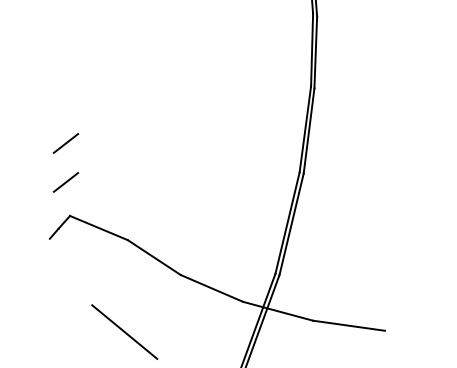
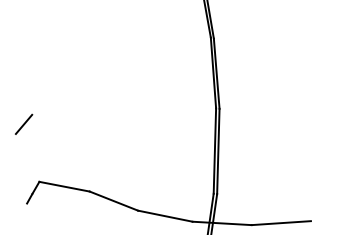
line: (65, 182) -> (30, 155), removed

